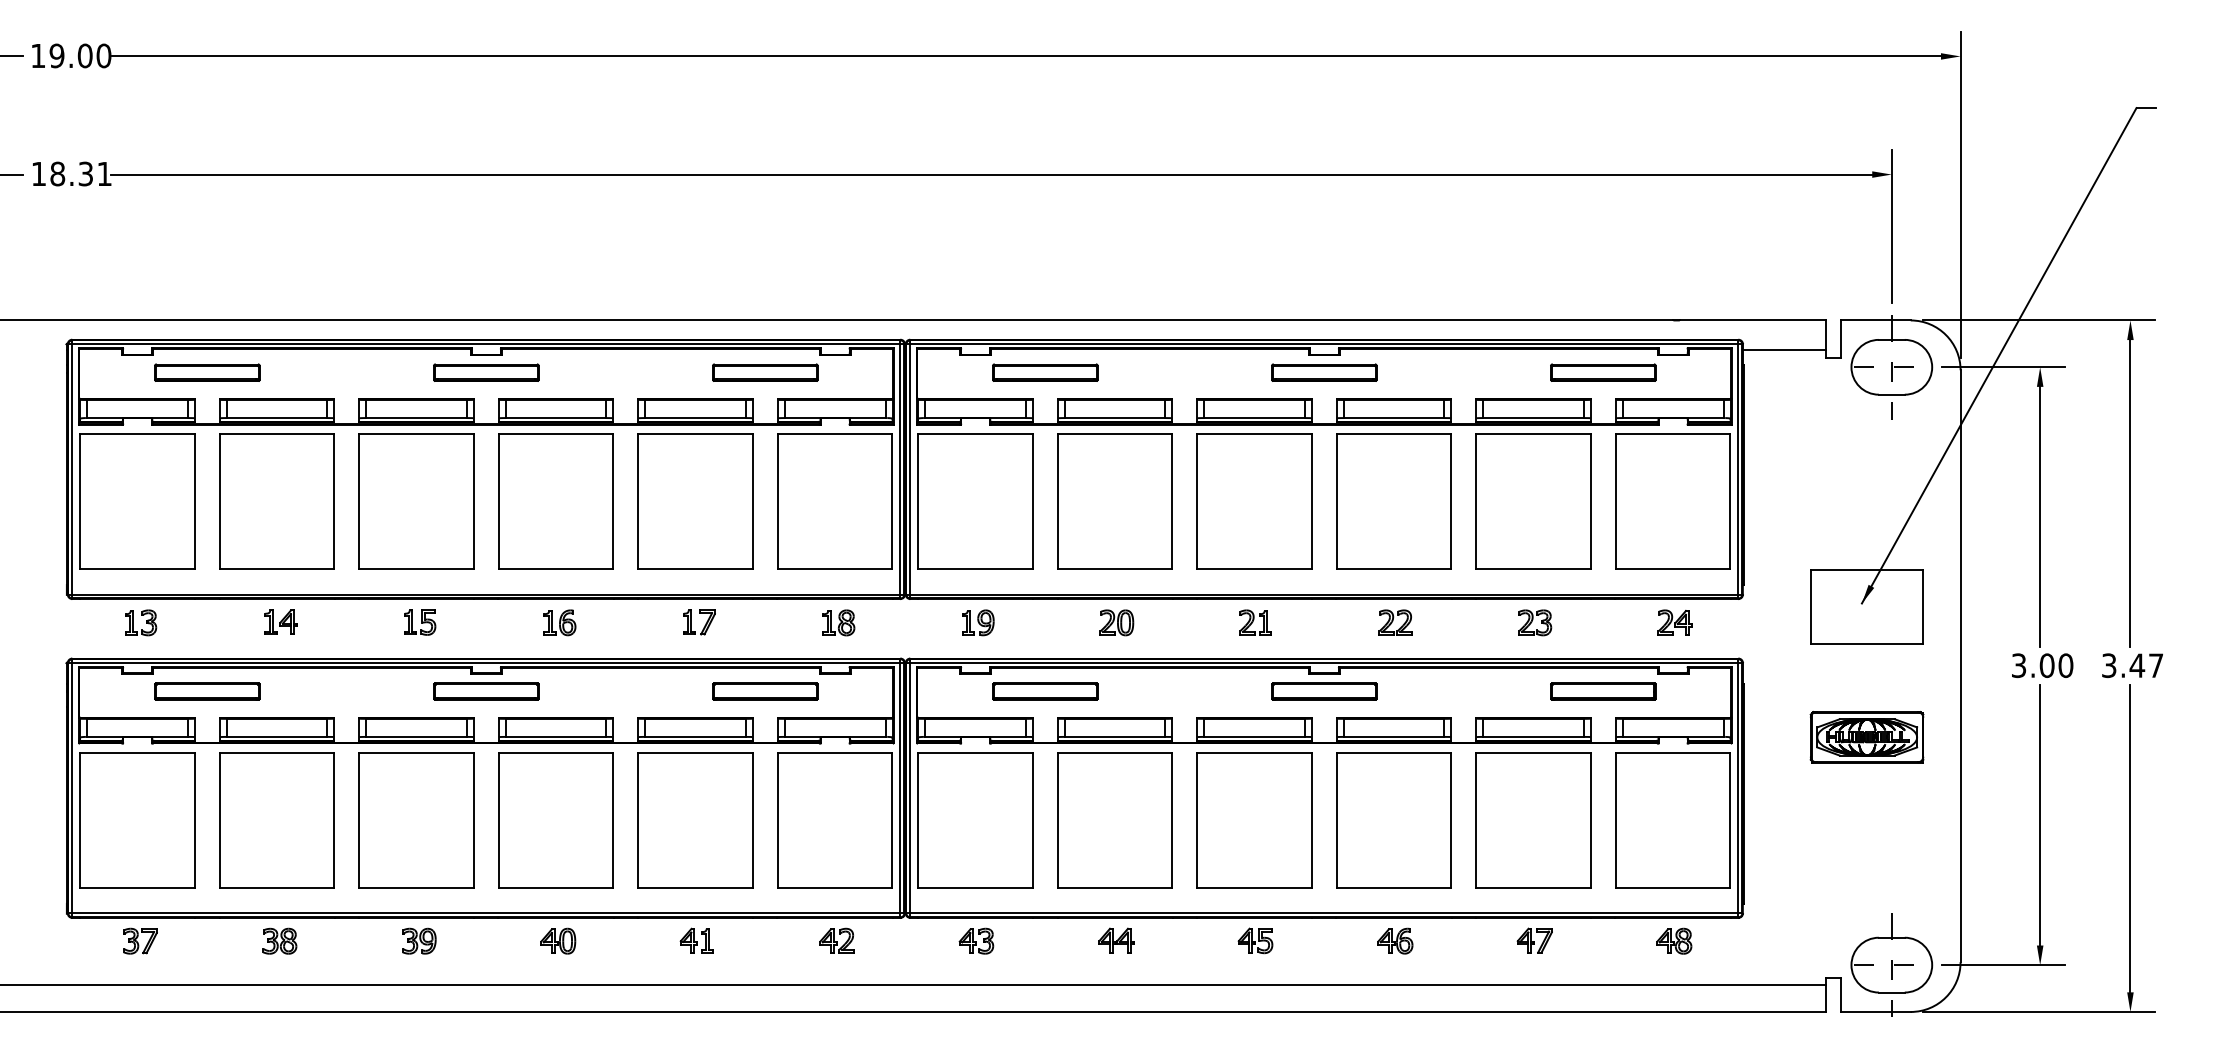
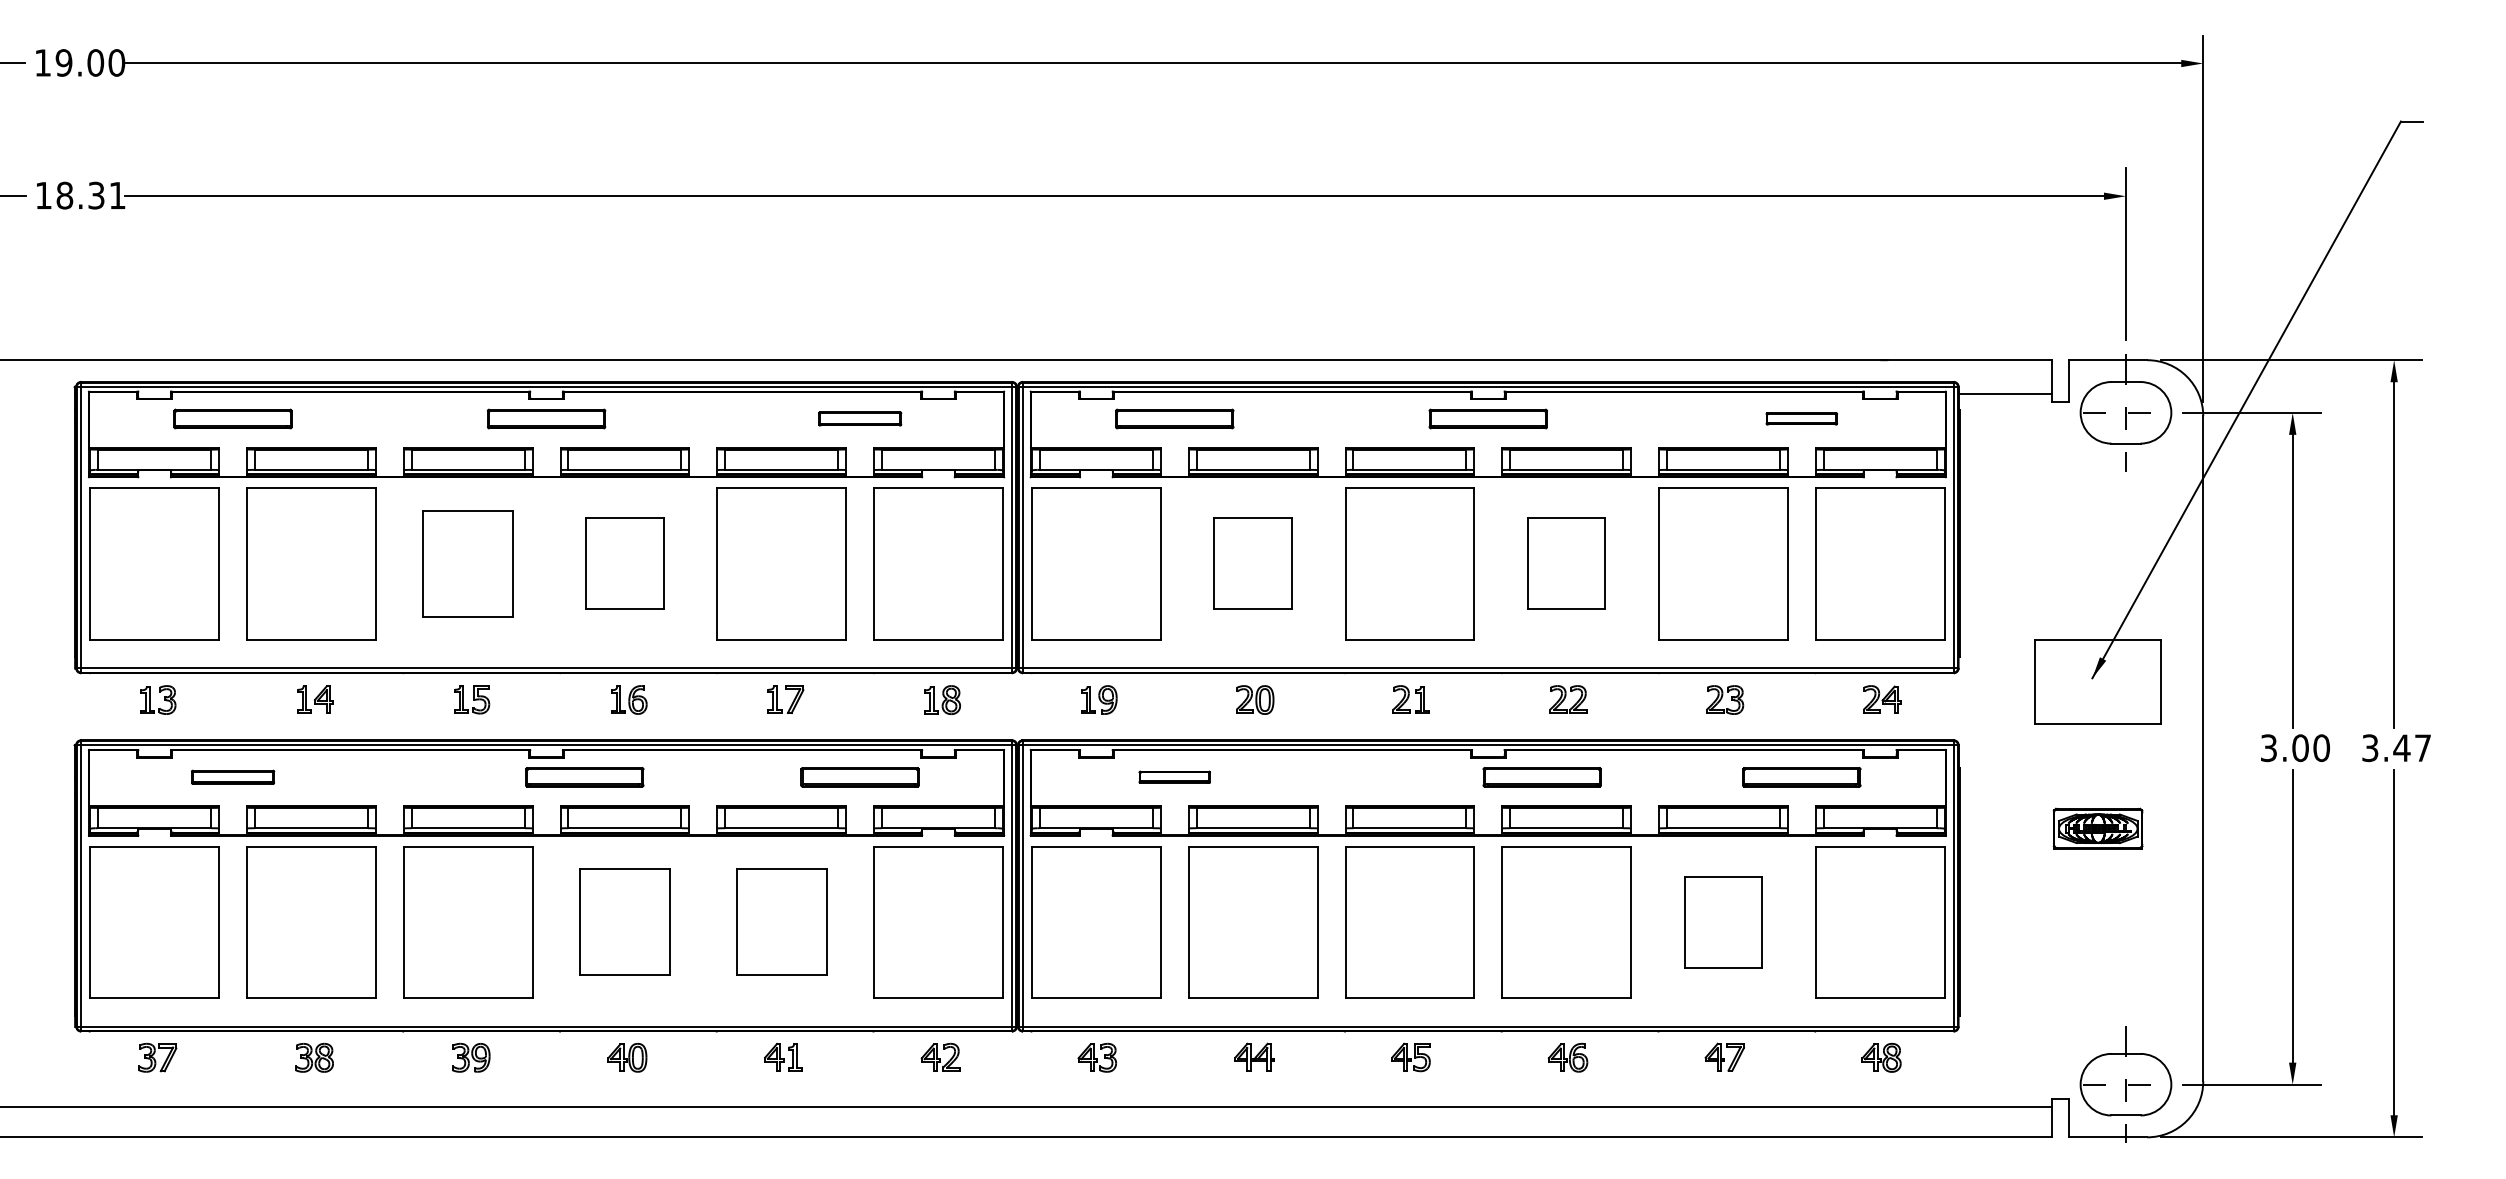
part: (765, 372) -> (860, 418), size x0.7
part: (1603, 372) -> (1801, 418), size x0.6
part: (416, 501) -> (468, 563), size x0.7
part: (555, 501) -> (624, 563), size x0.6
part: (1114, 501) -> (1252, 563), size x0.6
part: (1393, 501) -> (1565, 563), size x0.6
part: (207, 691) -> (233, 777), size x0.7
part: (486, 691) -> (584, 777), moved
part: (1045, 691) -> (1174, 777), size x0.6
part: (1324, 691) -> (1542, 777), moved
part: (1866, 737) -> (2097, 828), size x0.7
part: (555, 820) -> (624, 922), size x0.7
part: (695, 820) -> (781, 922), size x0.7
part: (1533, 820) -> (1723, 922), size x0.6

